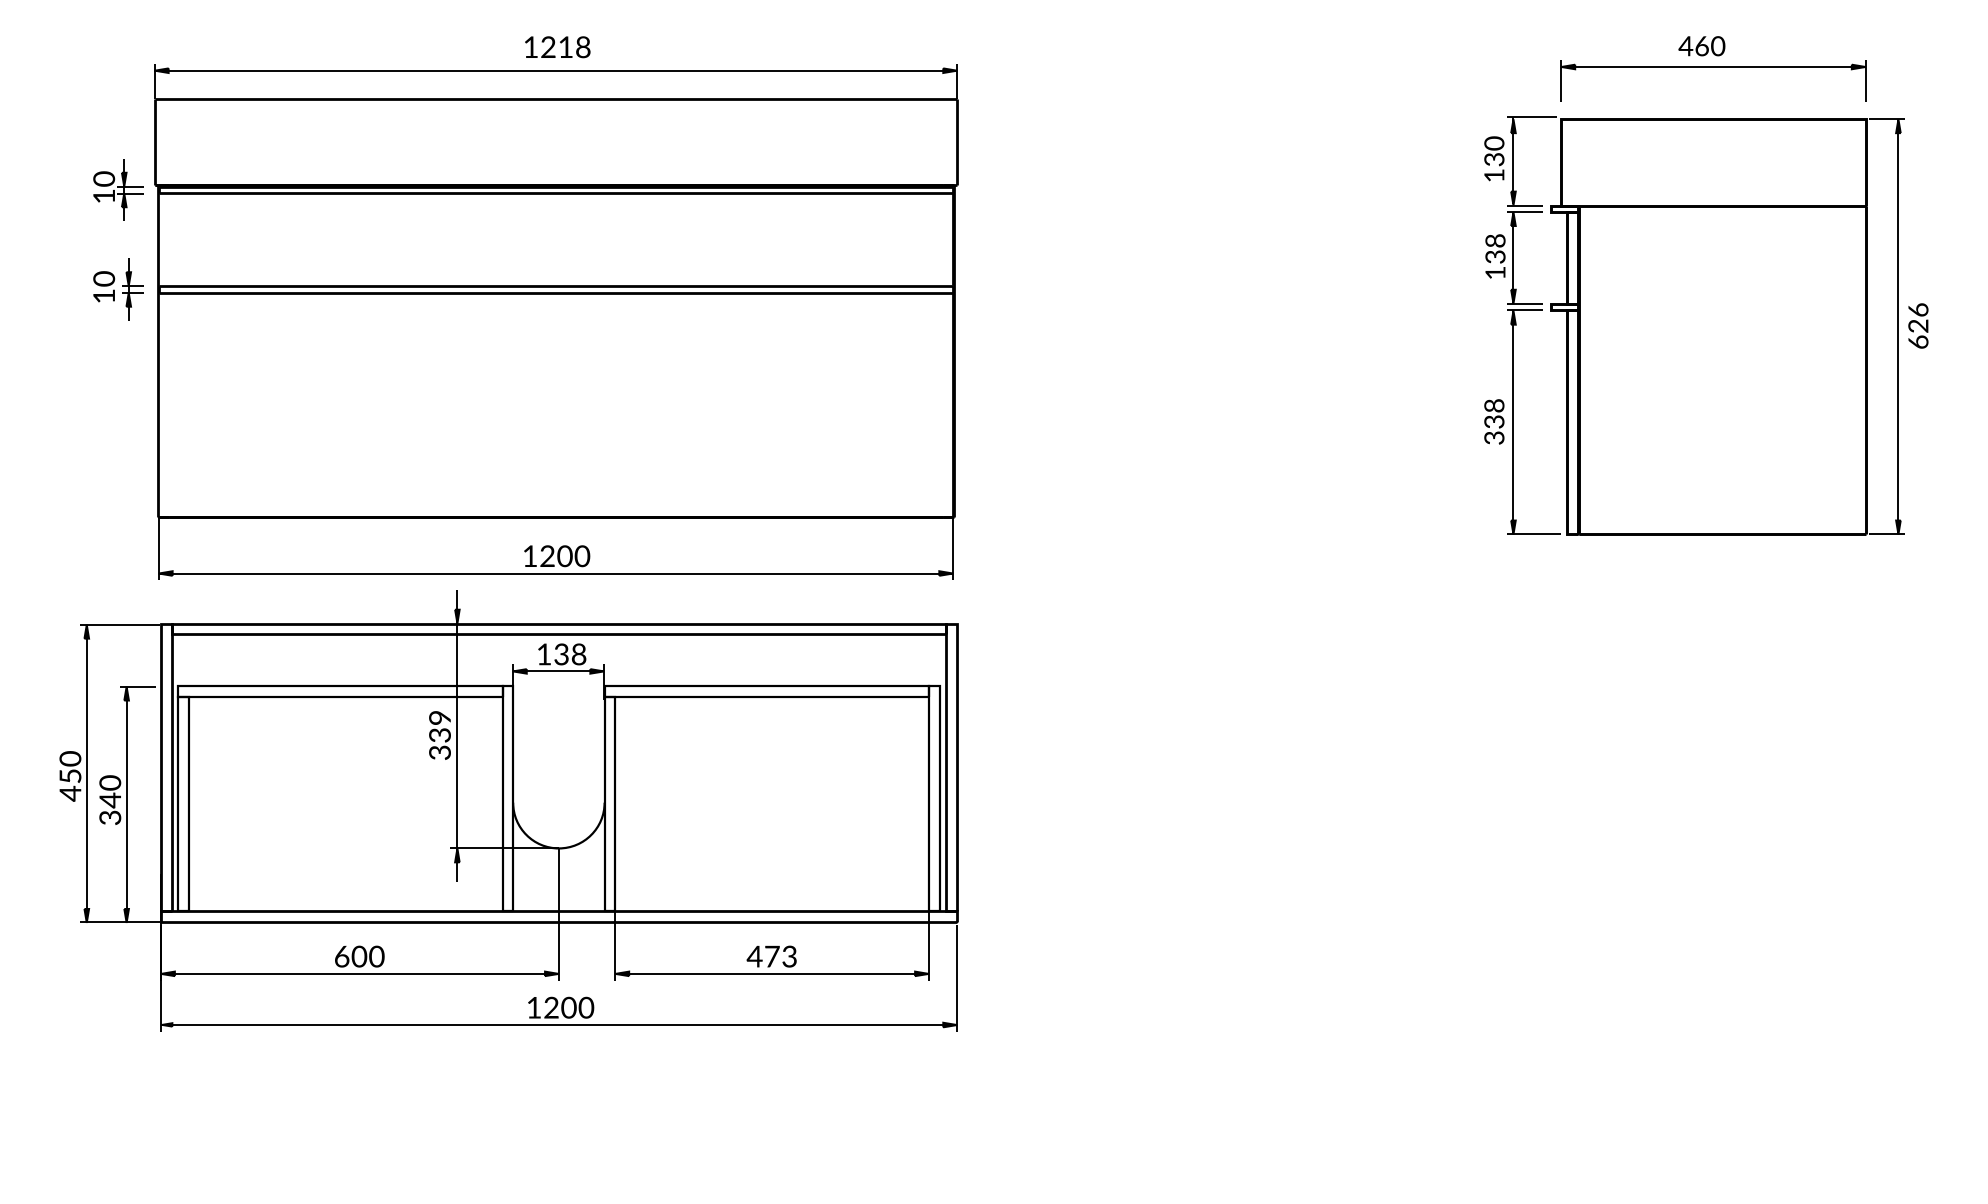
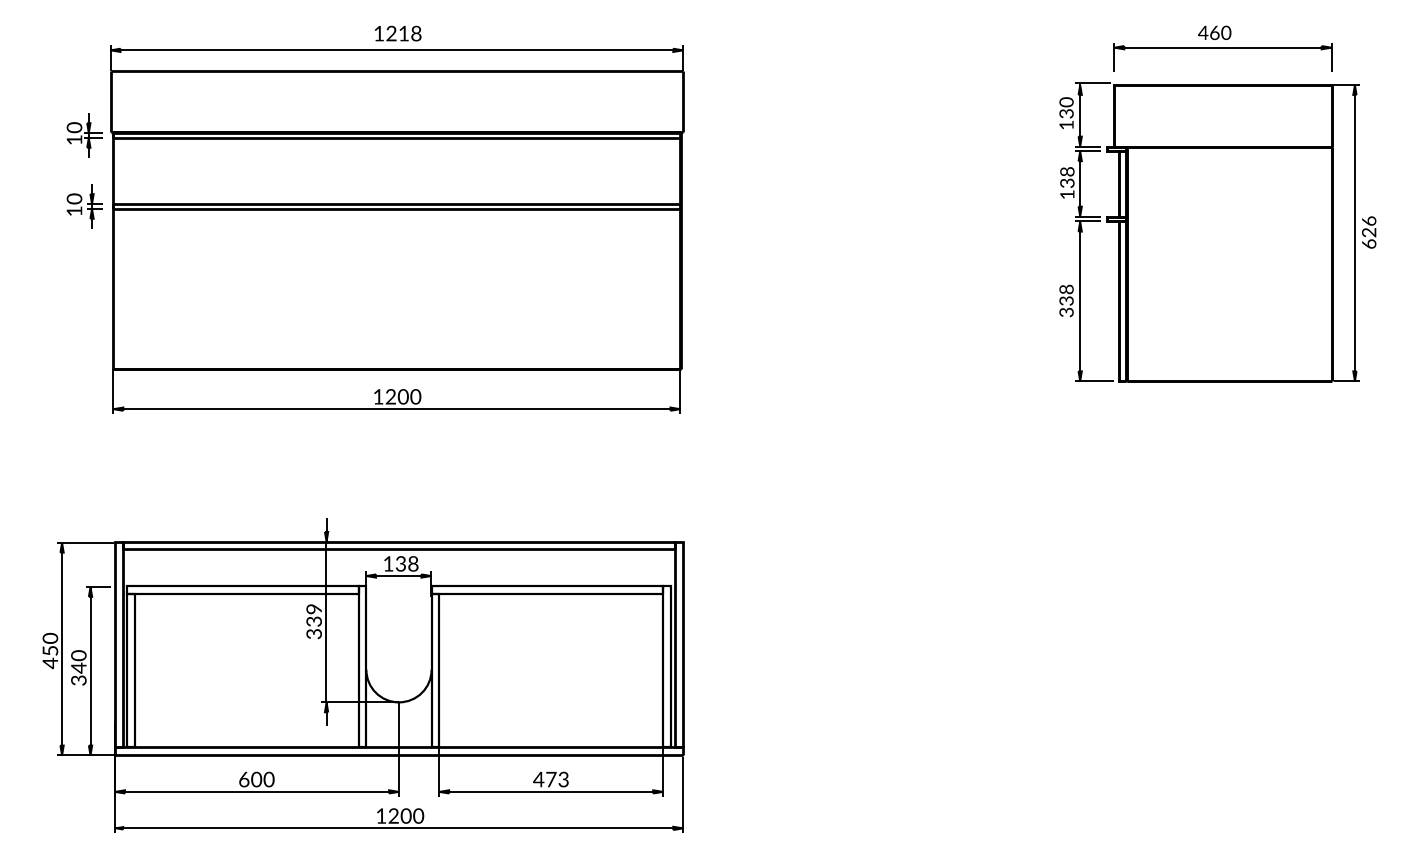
part: (509, 810) -> (363, 675), moved

